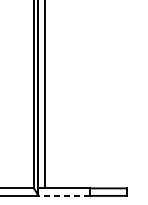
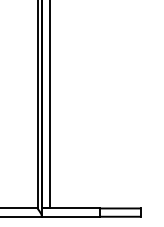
line: (63, 195) -> (70, 216), dashed -> solid

